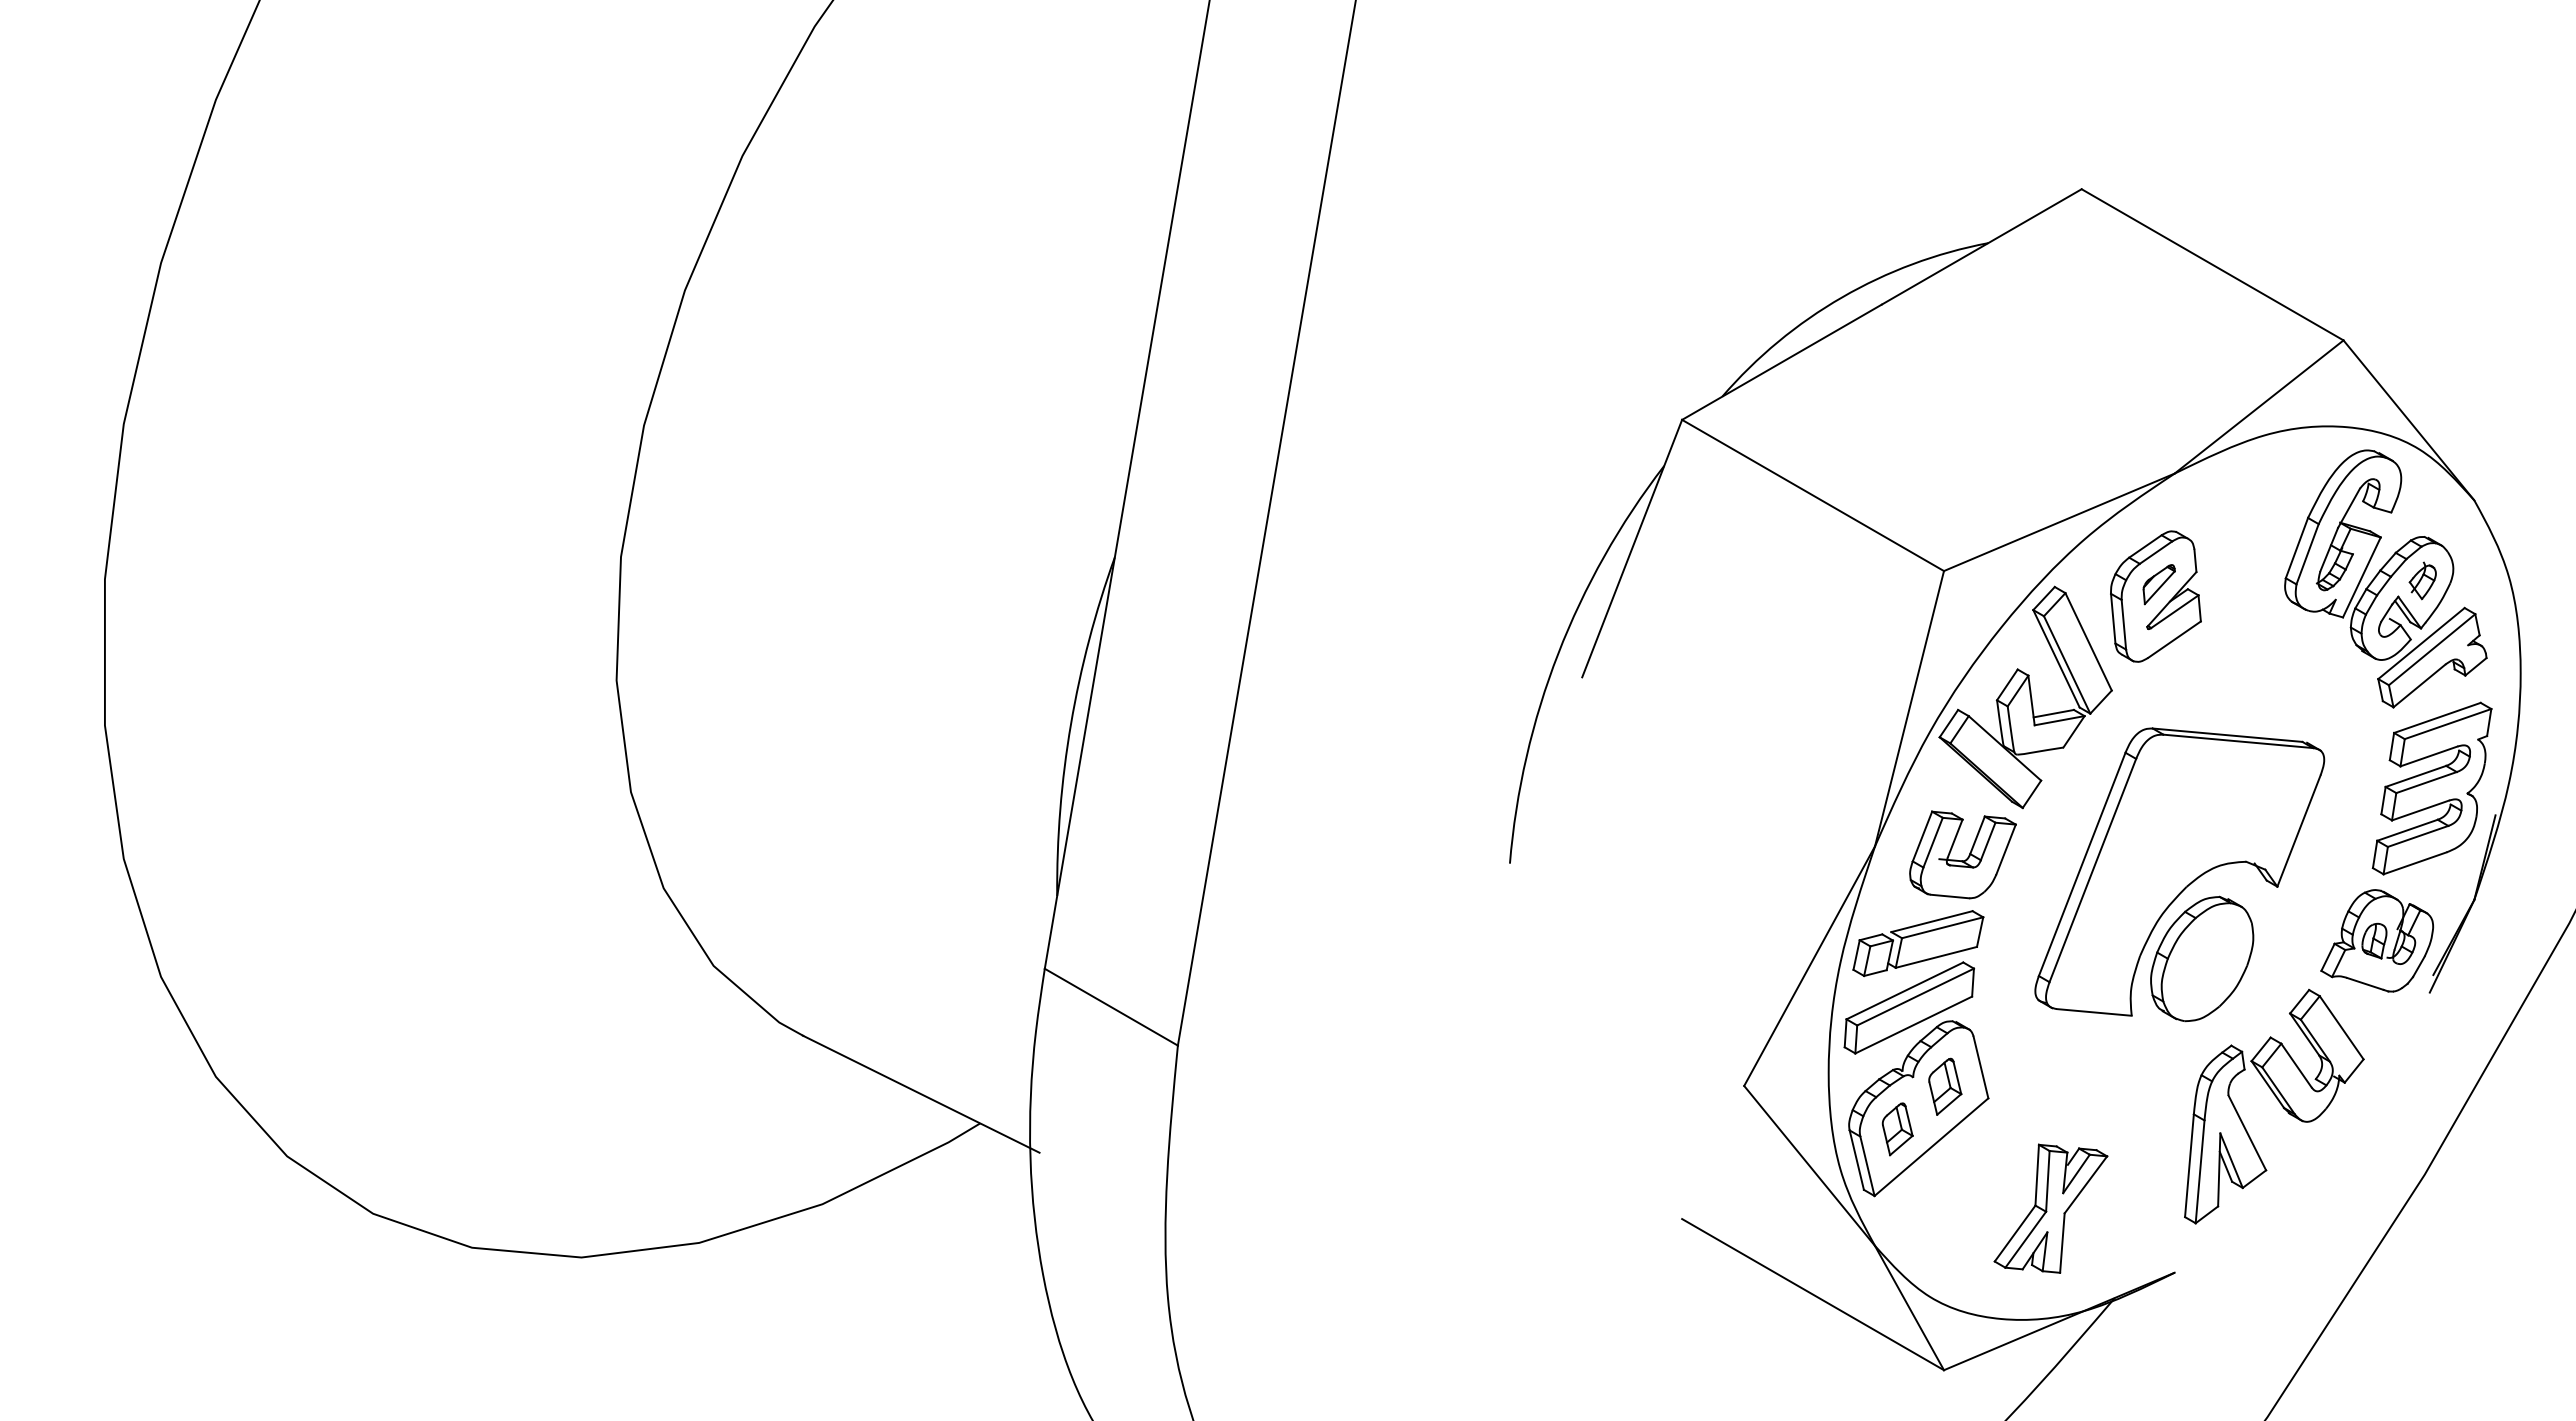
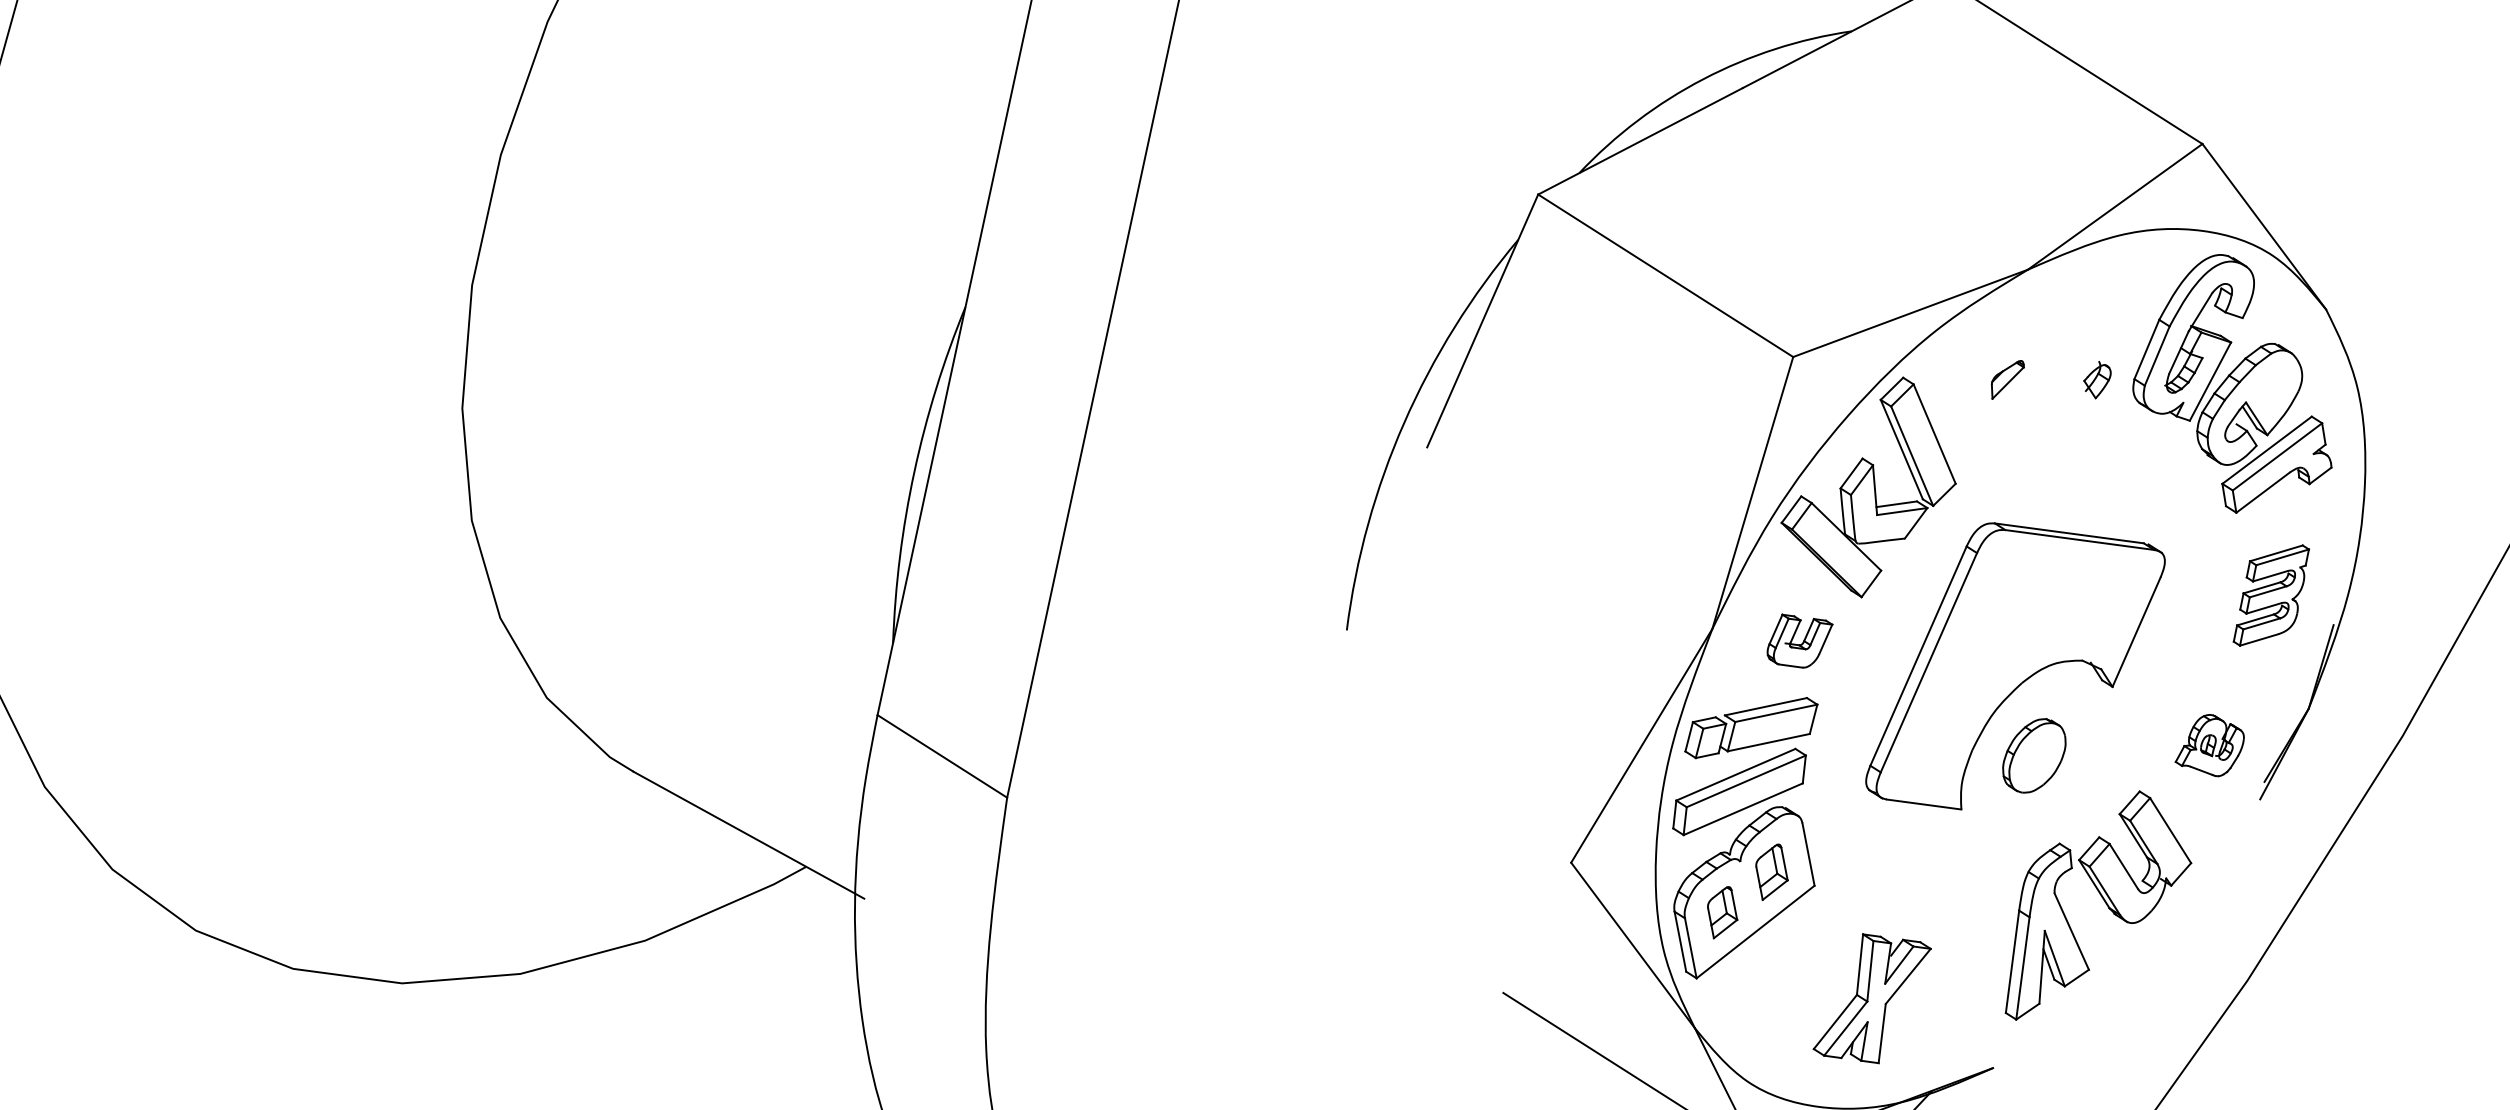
part: (2422, 580) -> (2097, 379), moved
part: (2155, 596) -> (2003, 391), removed
part: (2431, 788) -> (2270, 595), size x0.6
part: (1962, 854) -> (1799, 640), size x0.6
part: (2377, 940) -> (2210, 745), size x0.6
part: (2202, 958) -> (2034, 755), size x0.6

